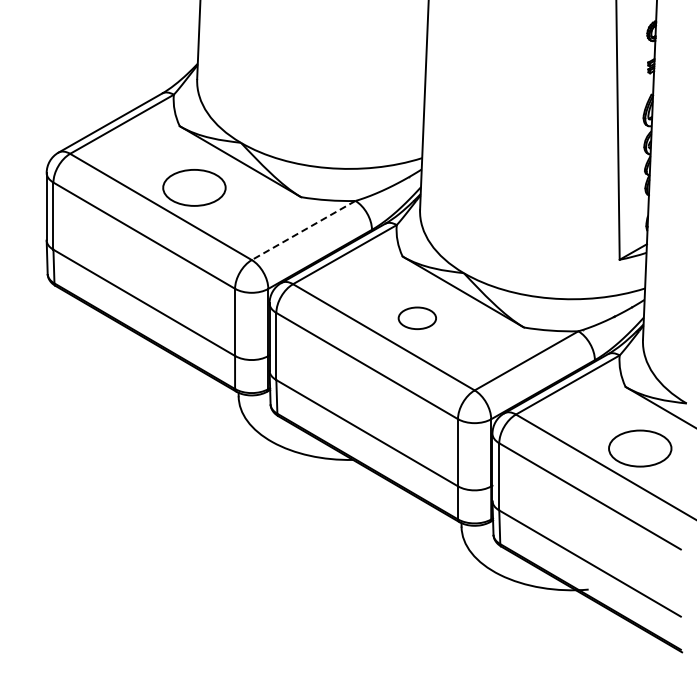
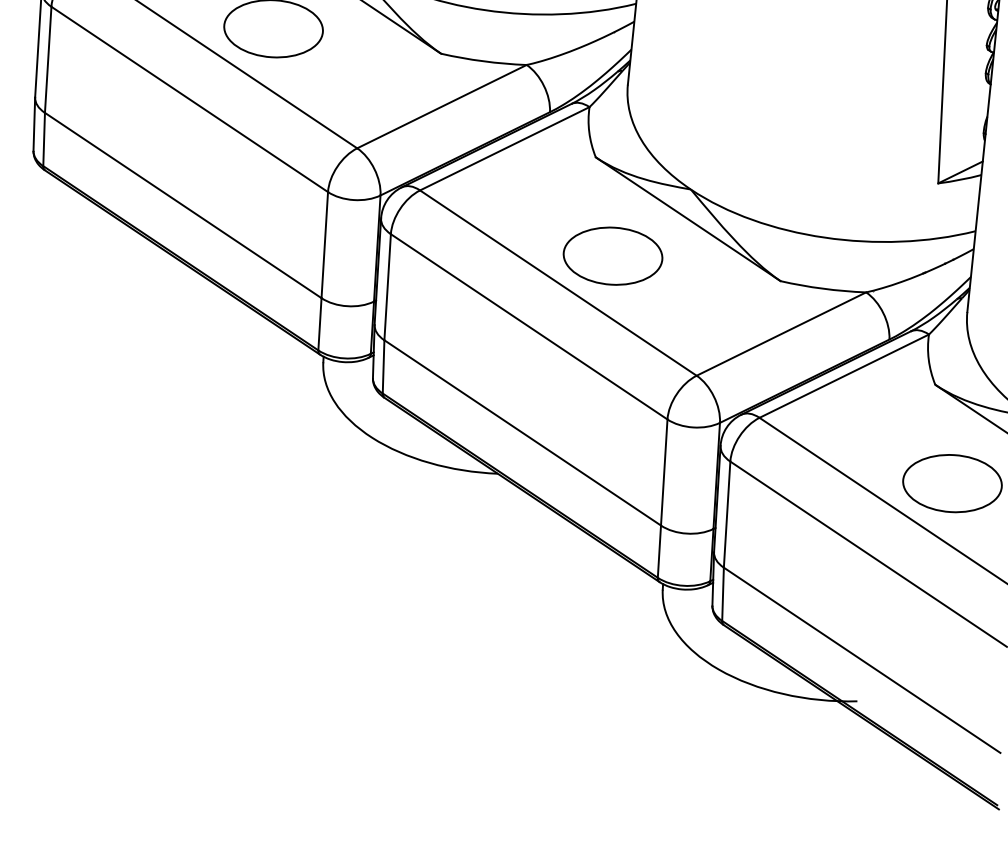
line: (303, 230) -> (441, 106), dashed -> solid
part: (417, 318) -> (613, 256), size x1.67

